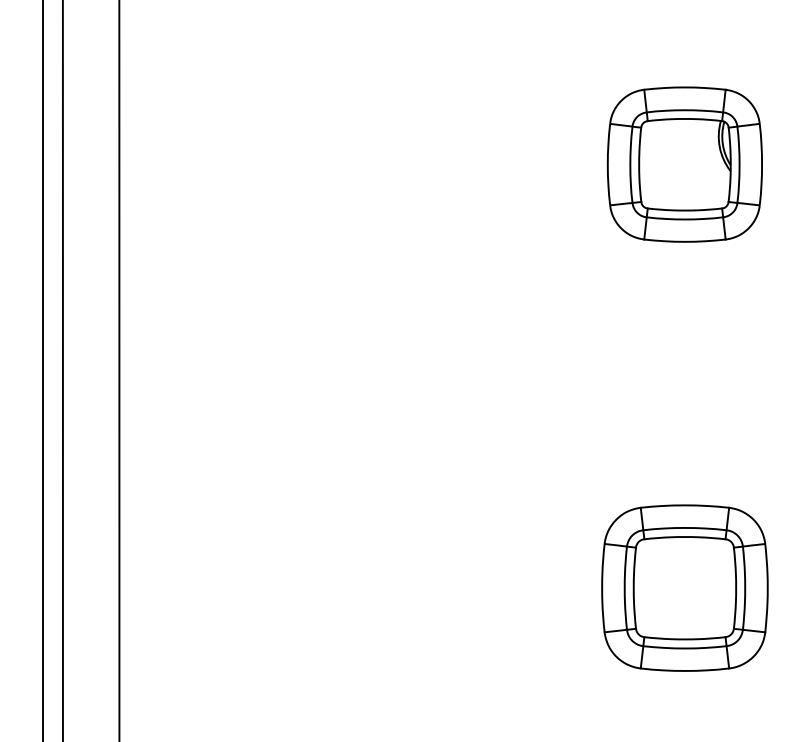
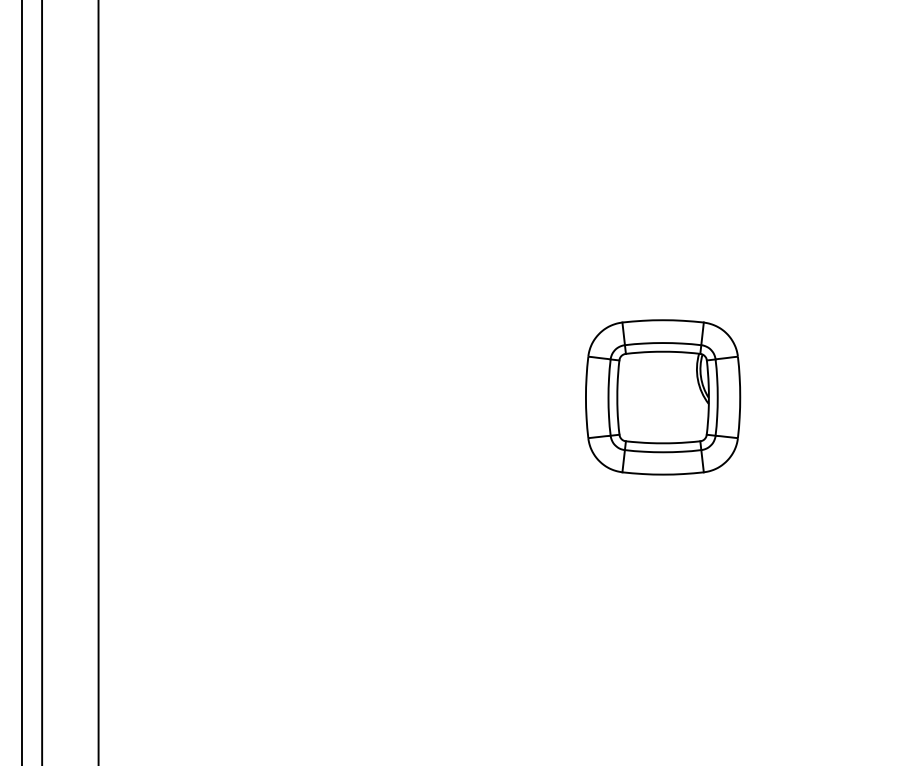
part: (685, 164) -> (663, 397), moved
part: (684, 587) -> (663, 589), removed

